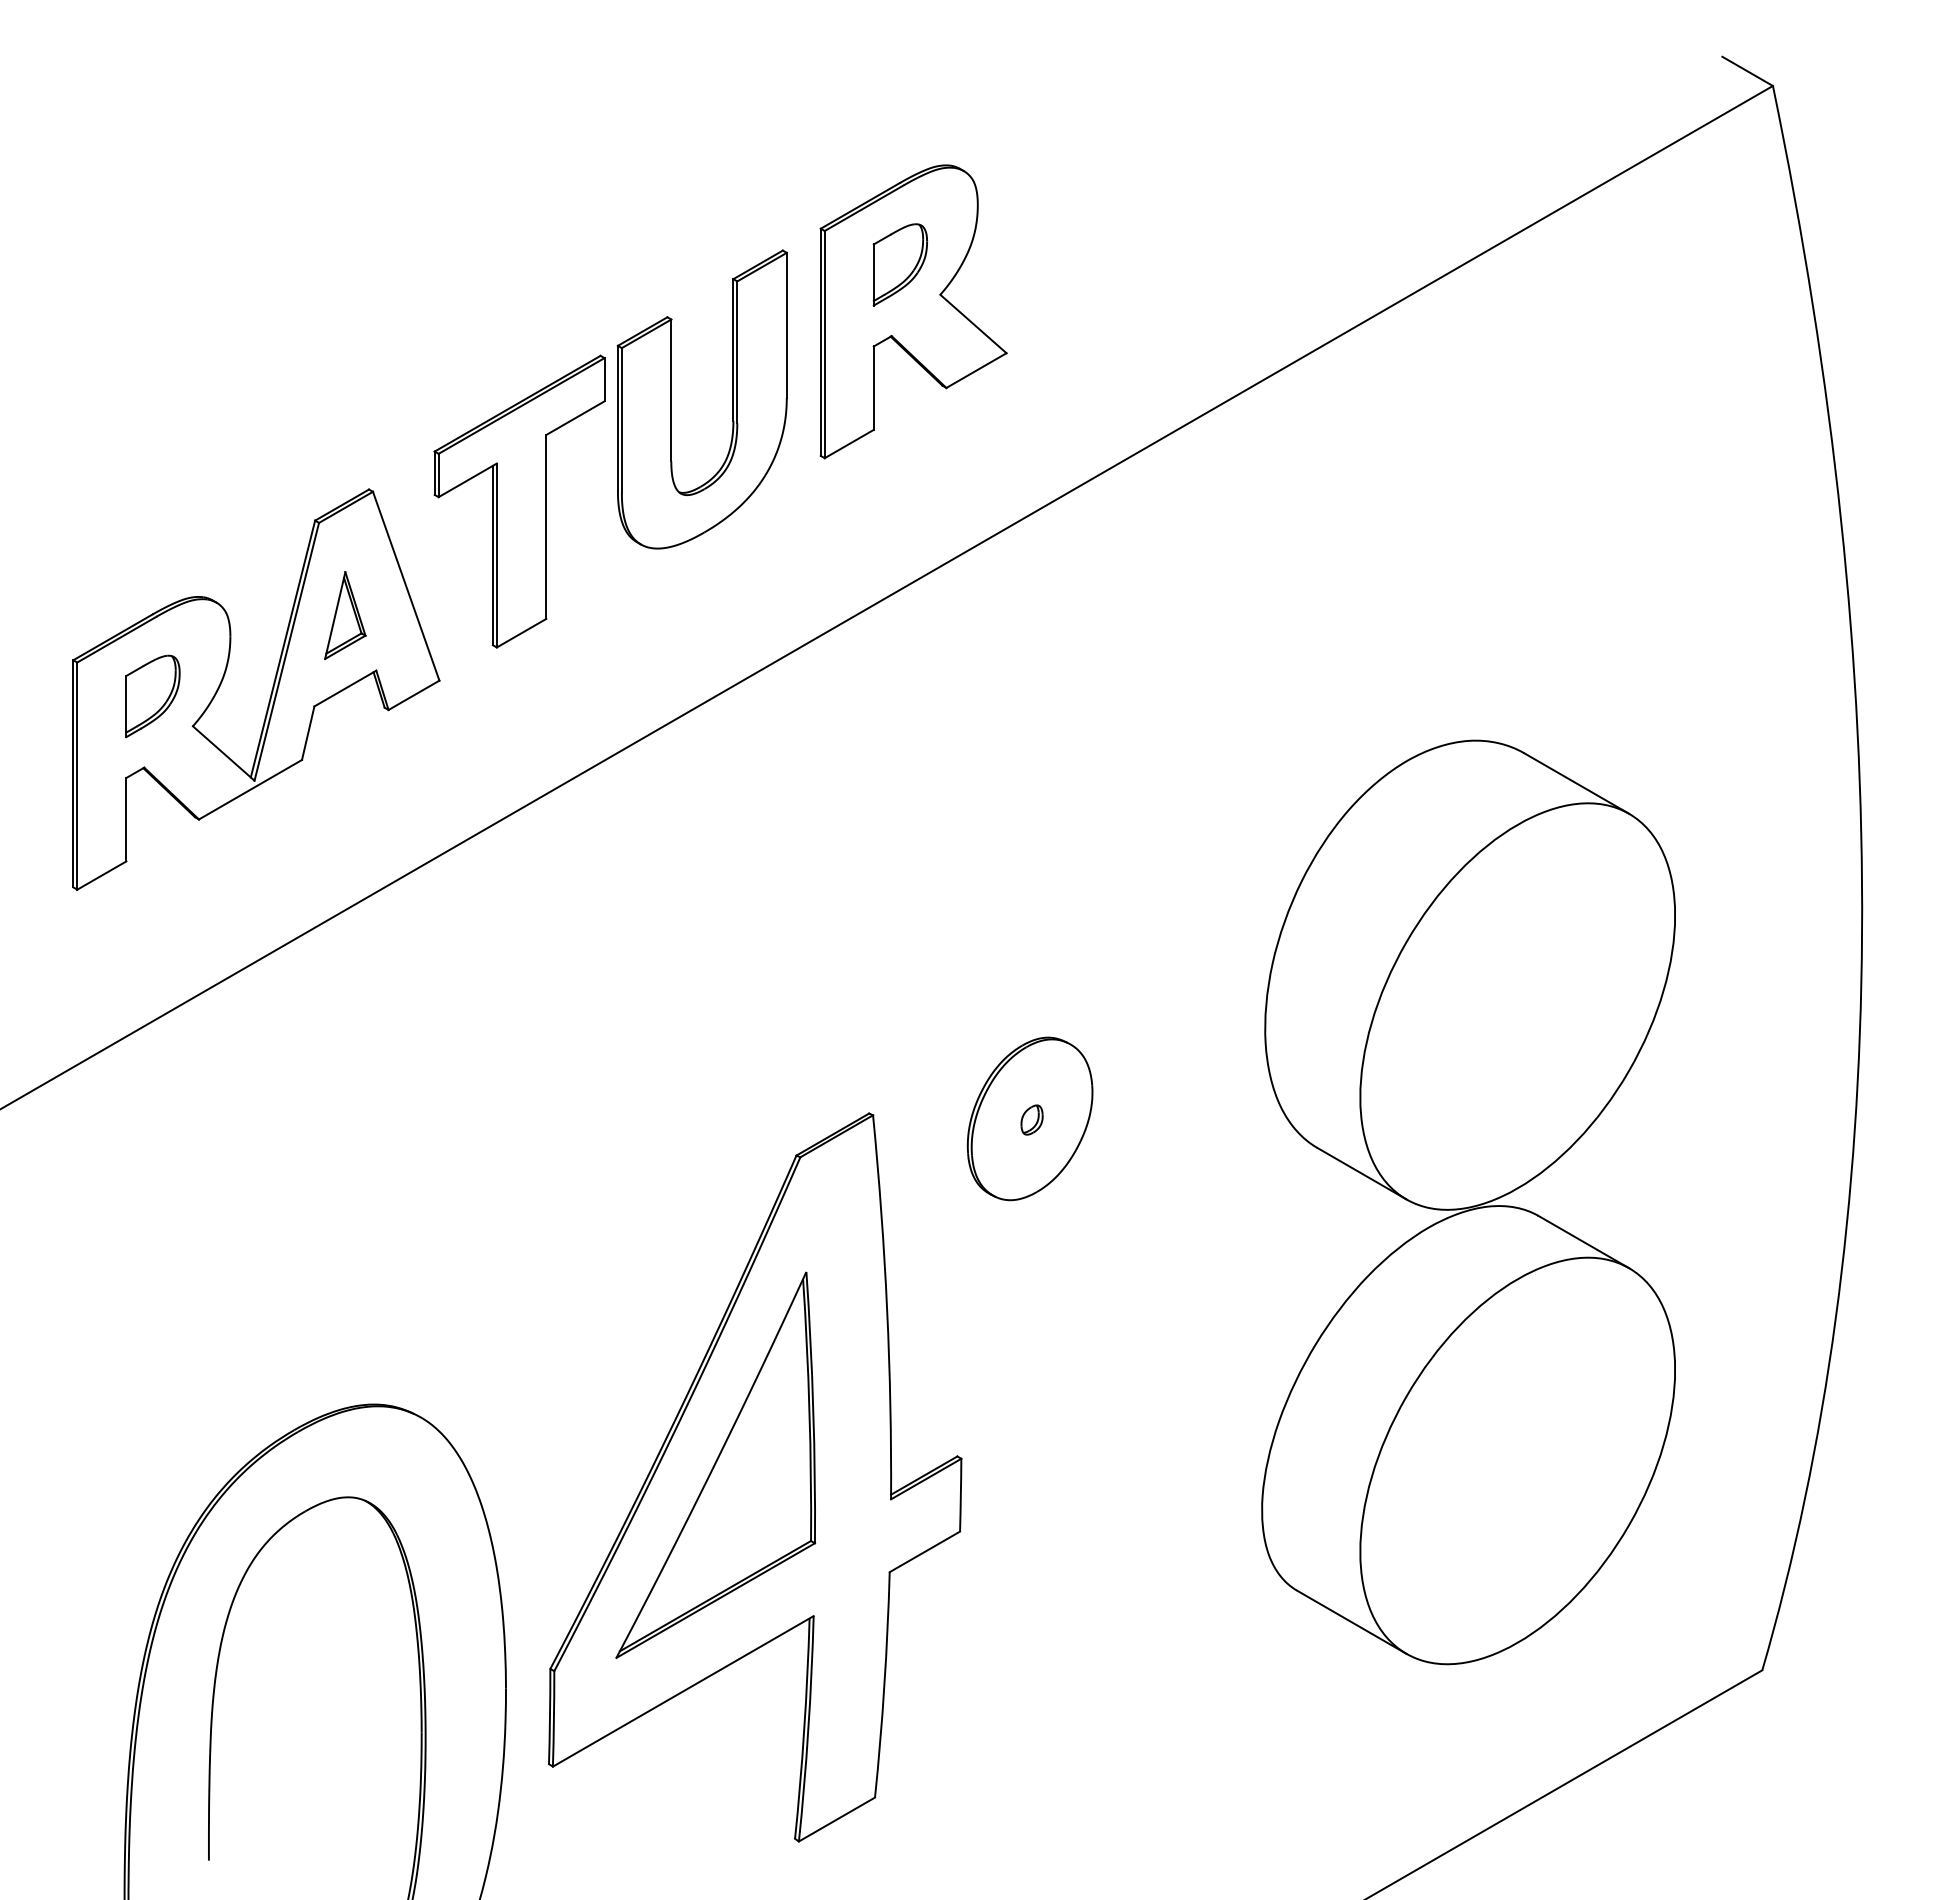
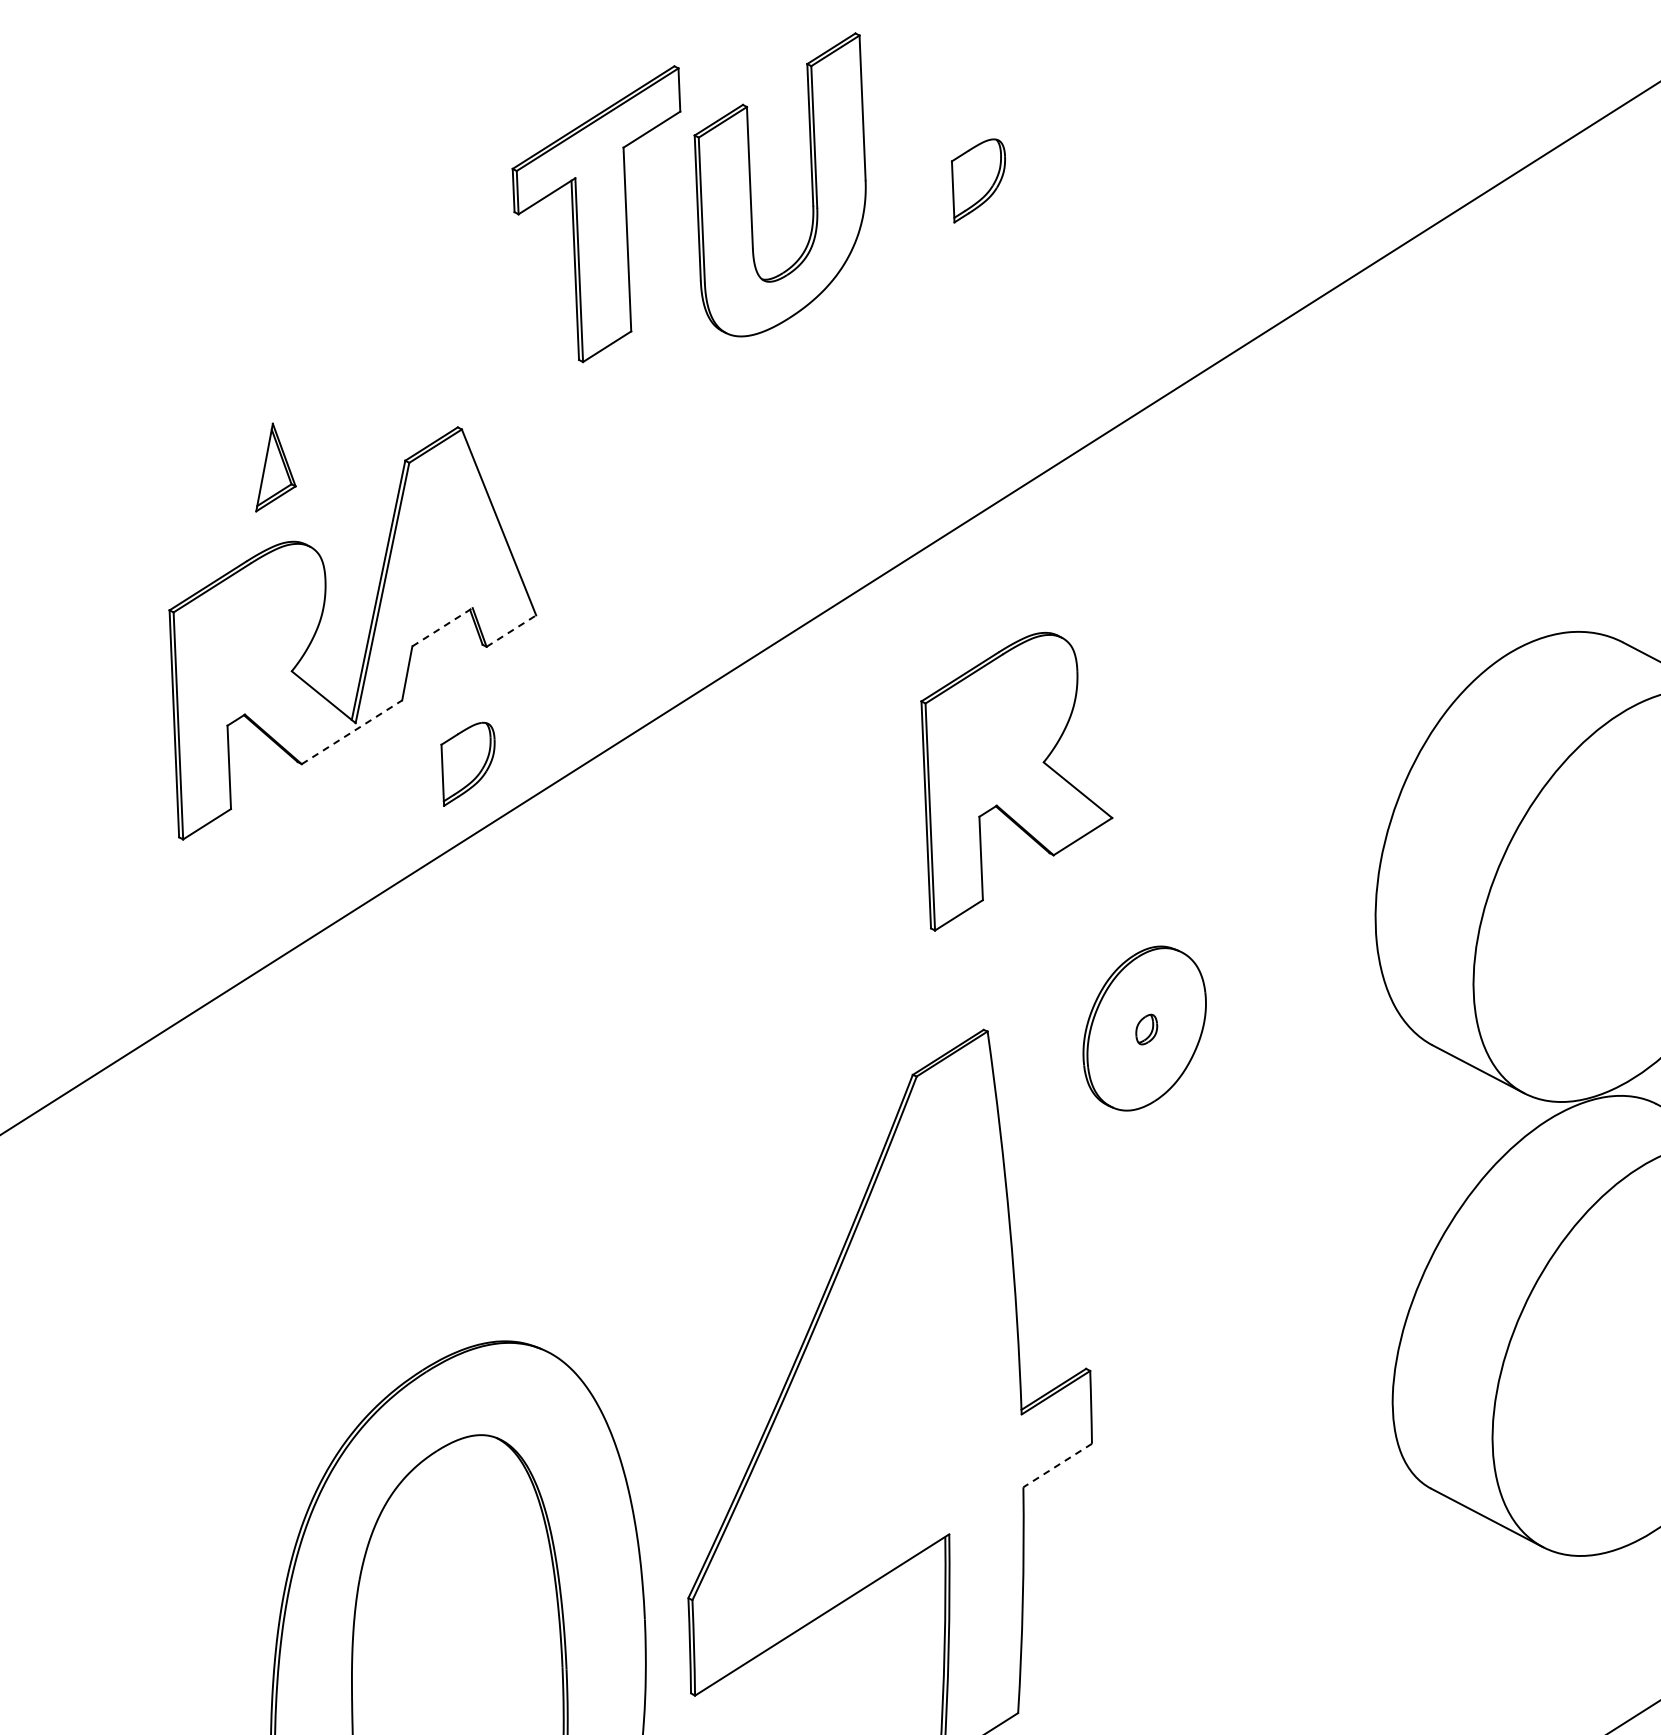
part: (913, 311) -> (1017, 780), moved
part: (671, 399) -> (750, 186), moved
part: (519, 501) -> (599, 215), moved
part: (345, 615) -> (274, 467), moved
line: (345, 688) -> (442, 627), solid -> dashed
line: (414, 695) -> (511, 631), solid -> dashed
part: (152, 696) -> (468, 764), moved
line: (250, 789) -> (351, 732), solid -> dashed
part: (715, 1464) -> (844, 1386), removed
line: (924, 1551) -> (1057, 1465), solid -> dashed

